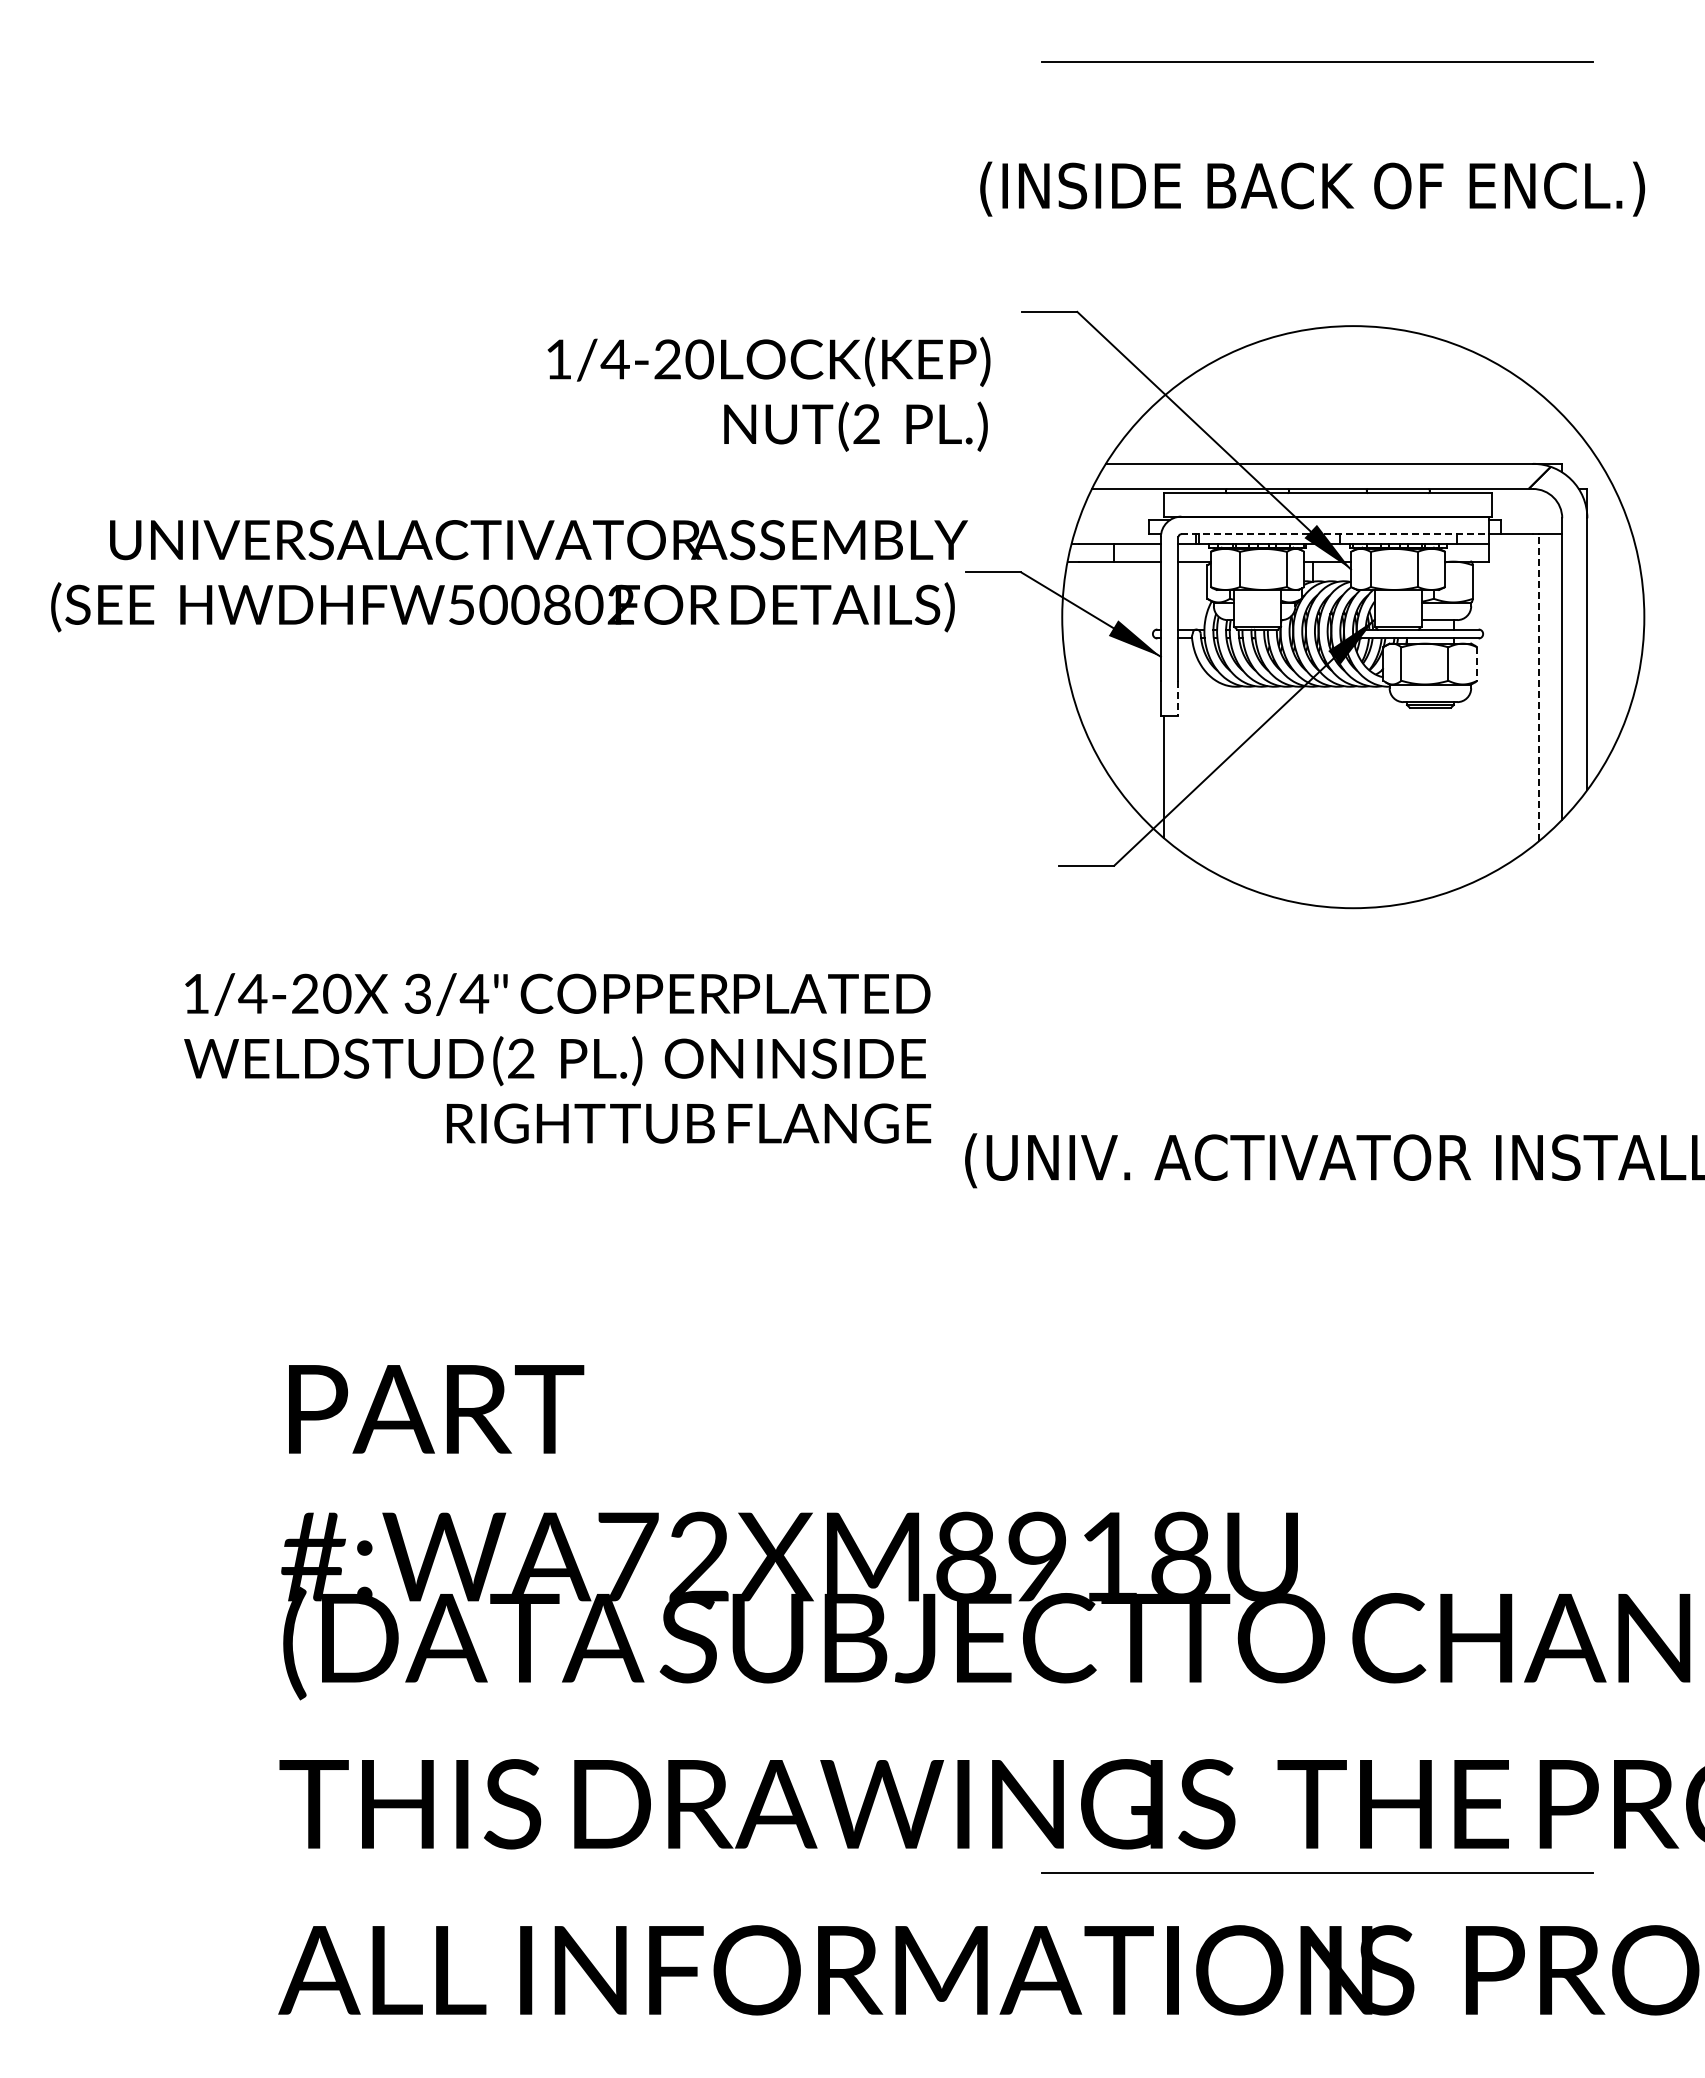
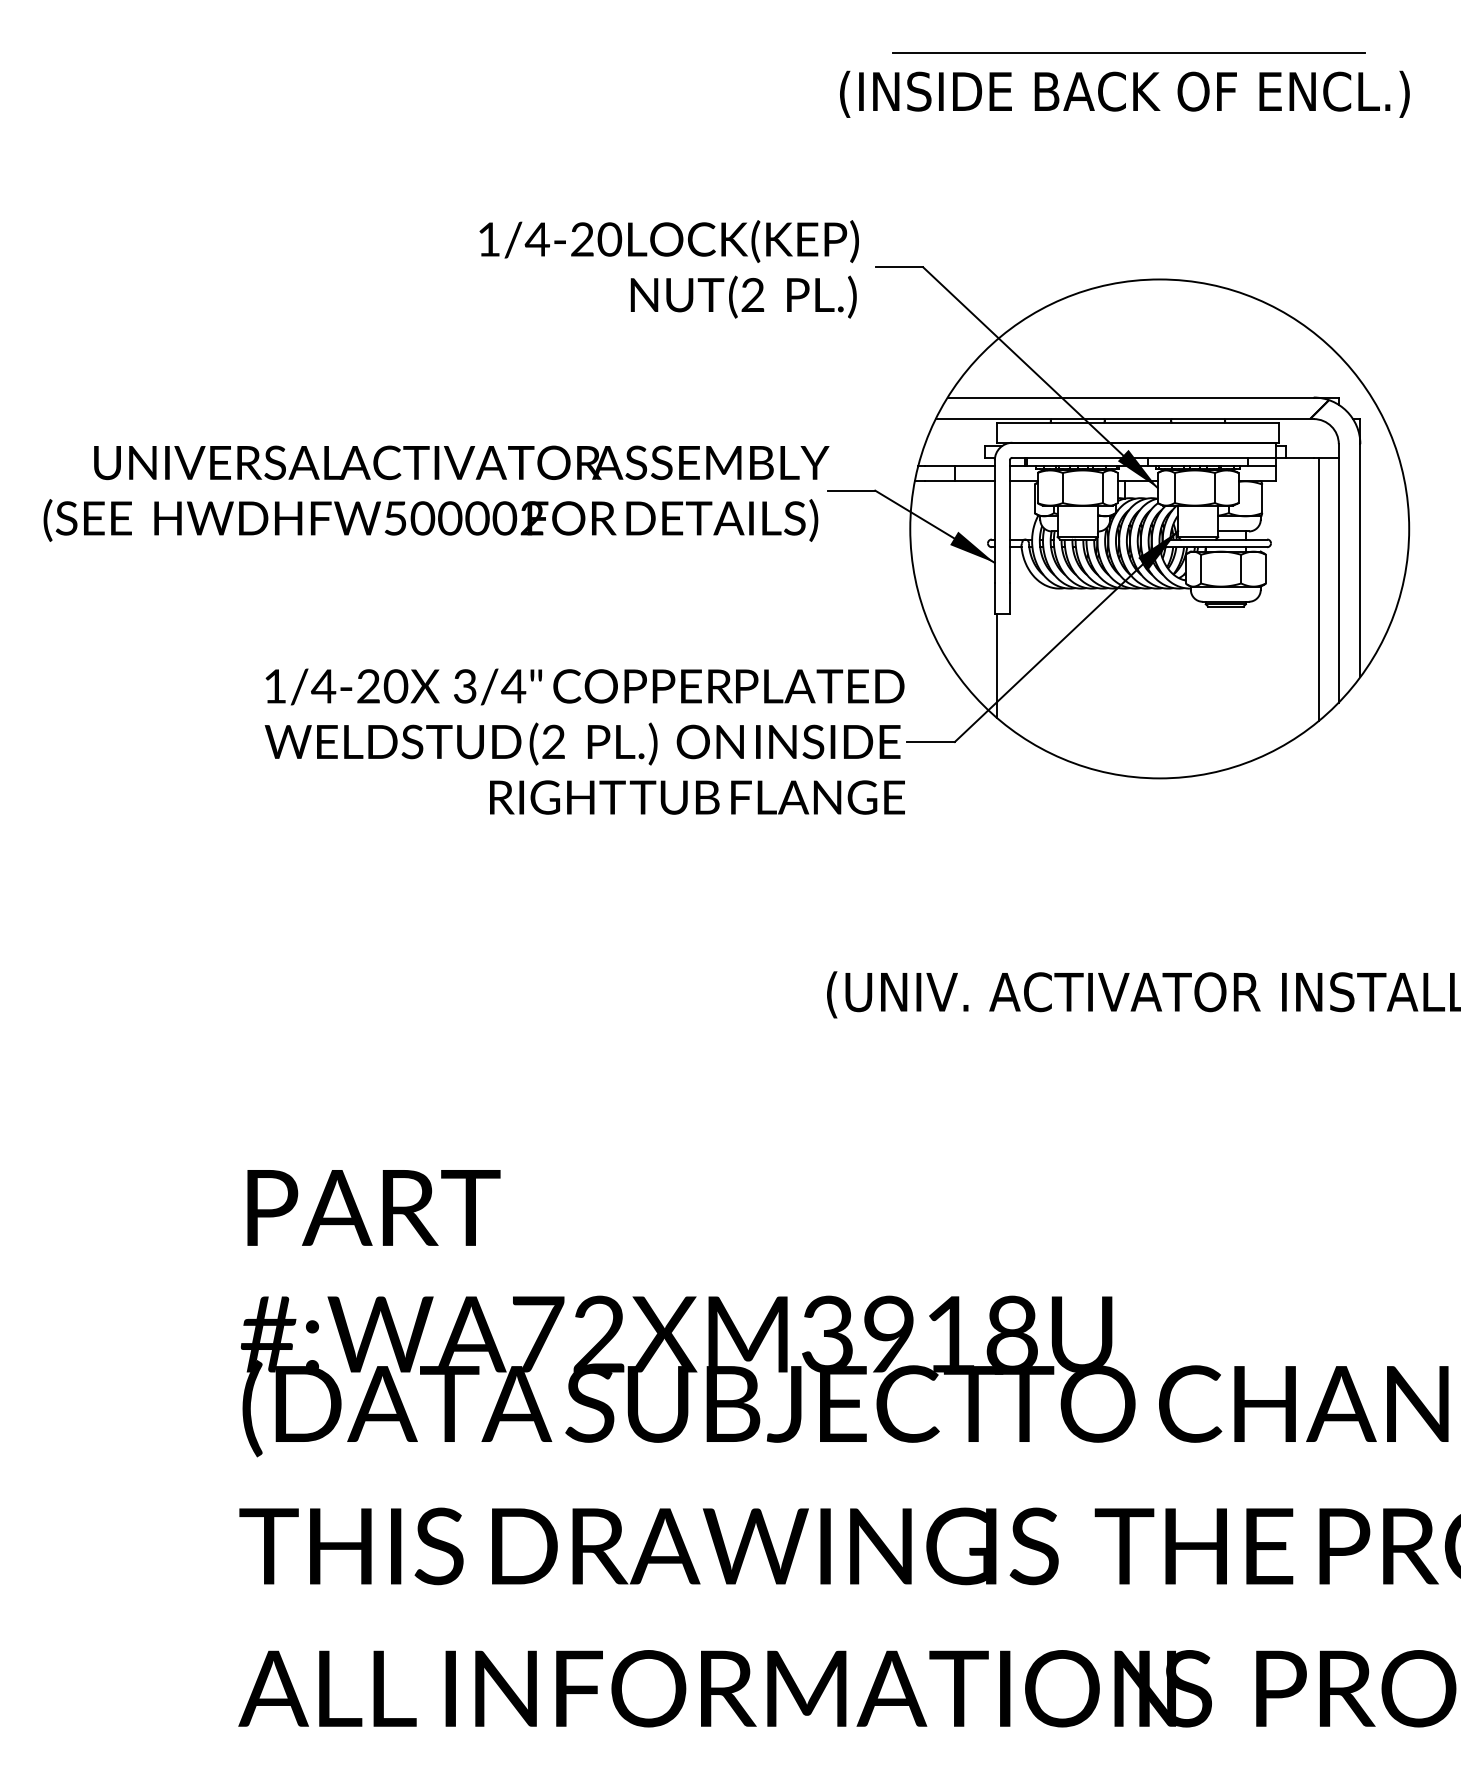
text: (1312, 188) -> (1124, 93), moved
text: (768, 393) -> (668, 268), moved
line: (1335, 534) -> (1144, 458), dashed -> solid
text: (557, 604) -> (477, 518), HWDHFW500802 -> HWDHFW500002
line: (1477, 664) -> (1266, 569), dashed -> solid
line: (1538, 687) -> (1318, 589), dashed -> solid
line: (1178, 698) -> (1009, 598), dashed -> solid
text: (557, 1058) -> (584, 741), moved
text: (965, 1556) -> (827, 1334), #:WA72XM8918U -> #:WA72XM3918U
line: (1317, 1872) -> (1129, 1604), removed

